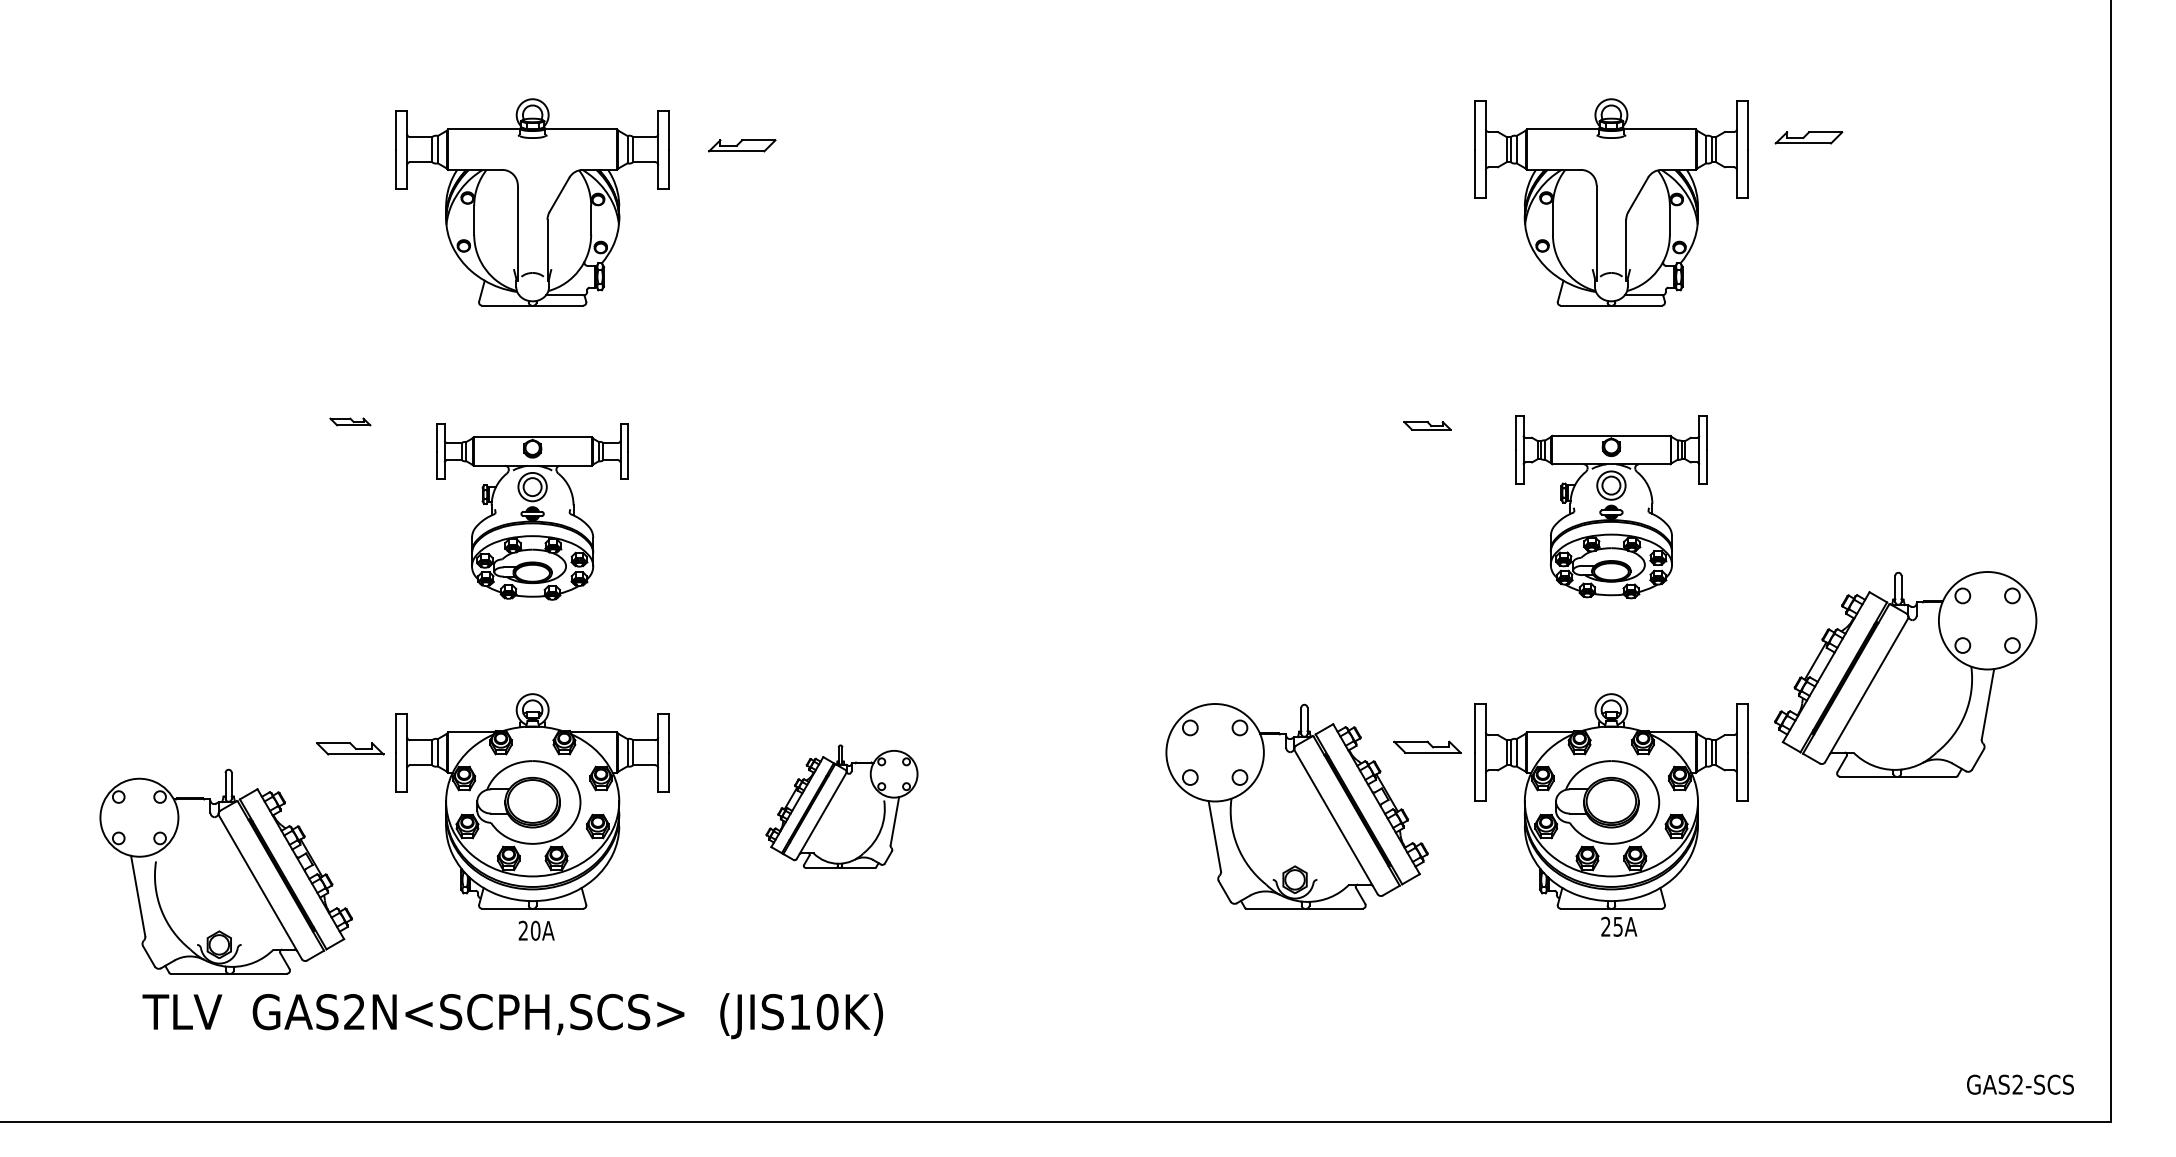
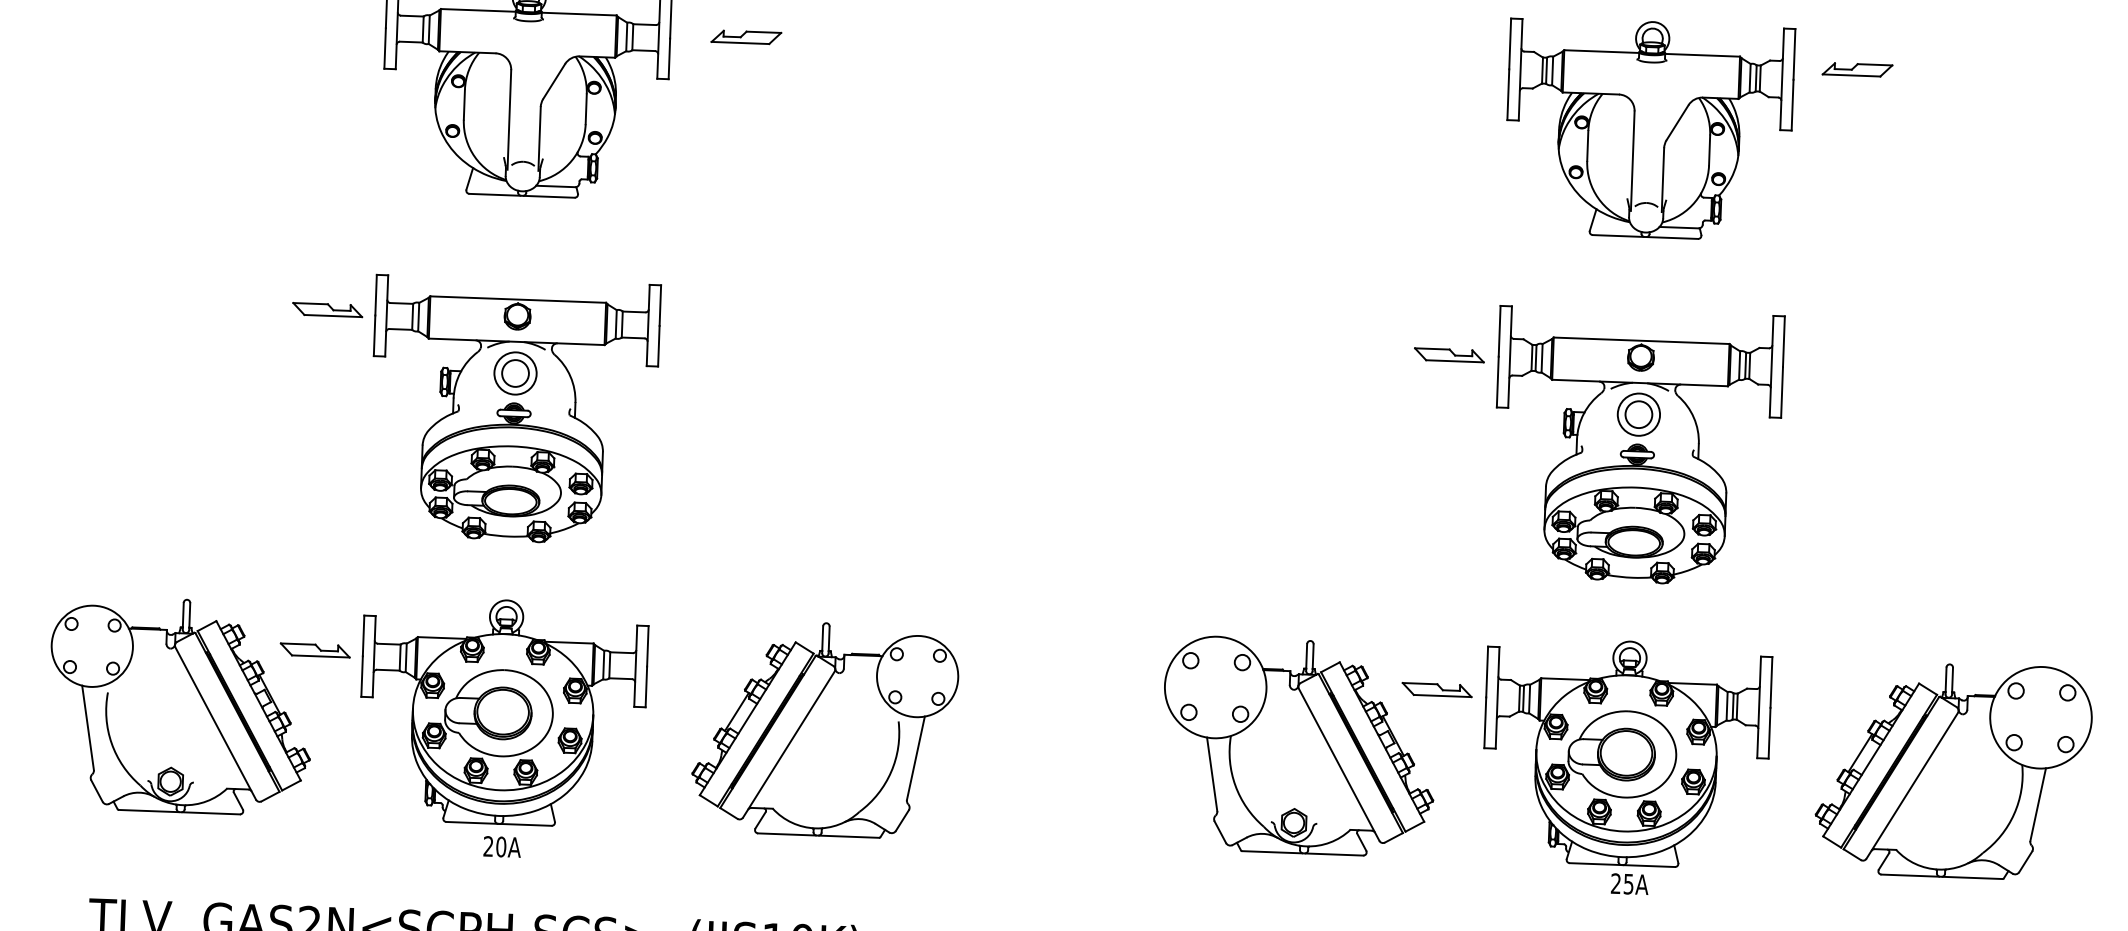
part: (350, 421) -> (327, 309), size x1.67
part: (1427, 425) -> (1449, 354), size x1.43
part: (1611, 507) -> (1637, 447), size x1.43
part: (532, 512) -> (513, 411), size x1.43
part: (1905, 674) -> (1953, 770), moved
part: (841, 806) -> (824, 729), size x1.67
part: (225, 871) -> (179, 705), moved

